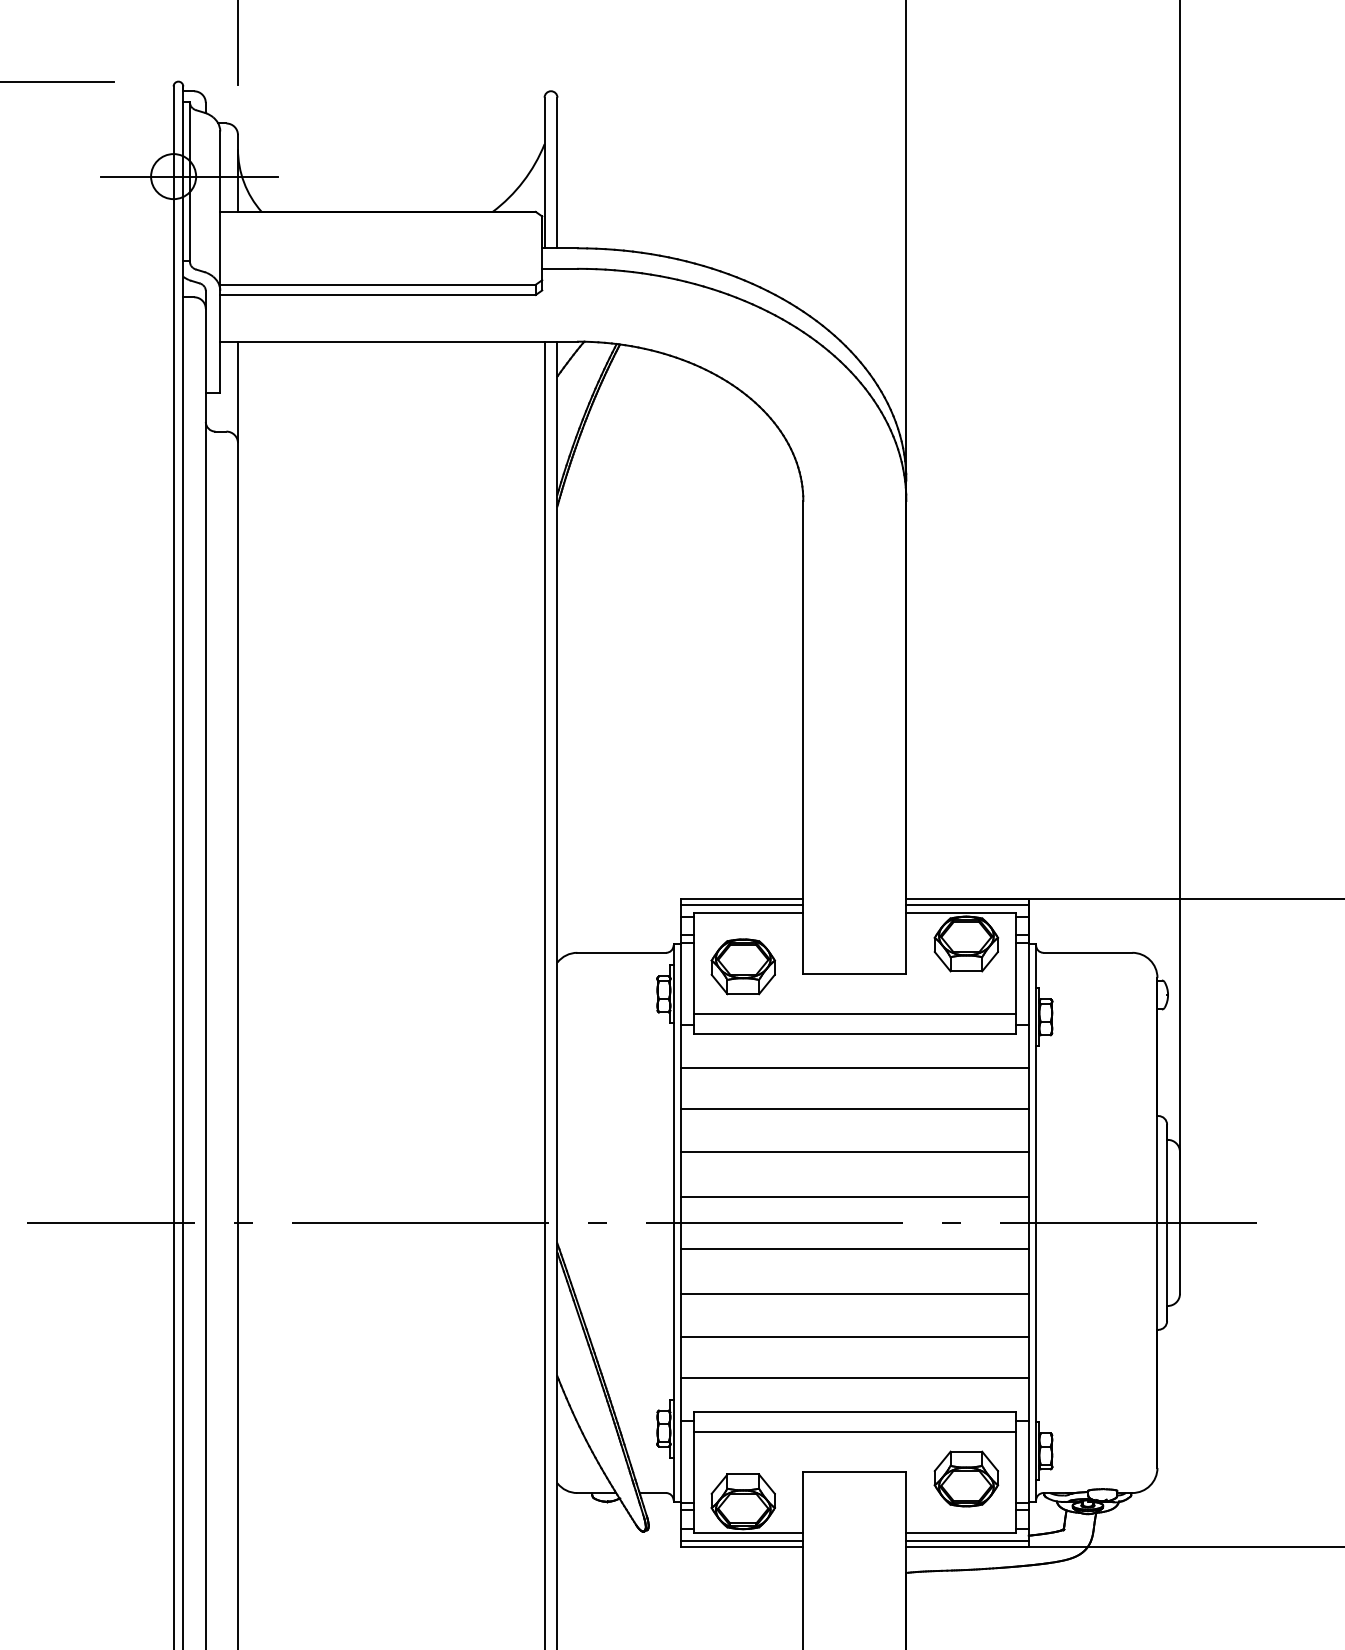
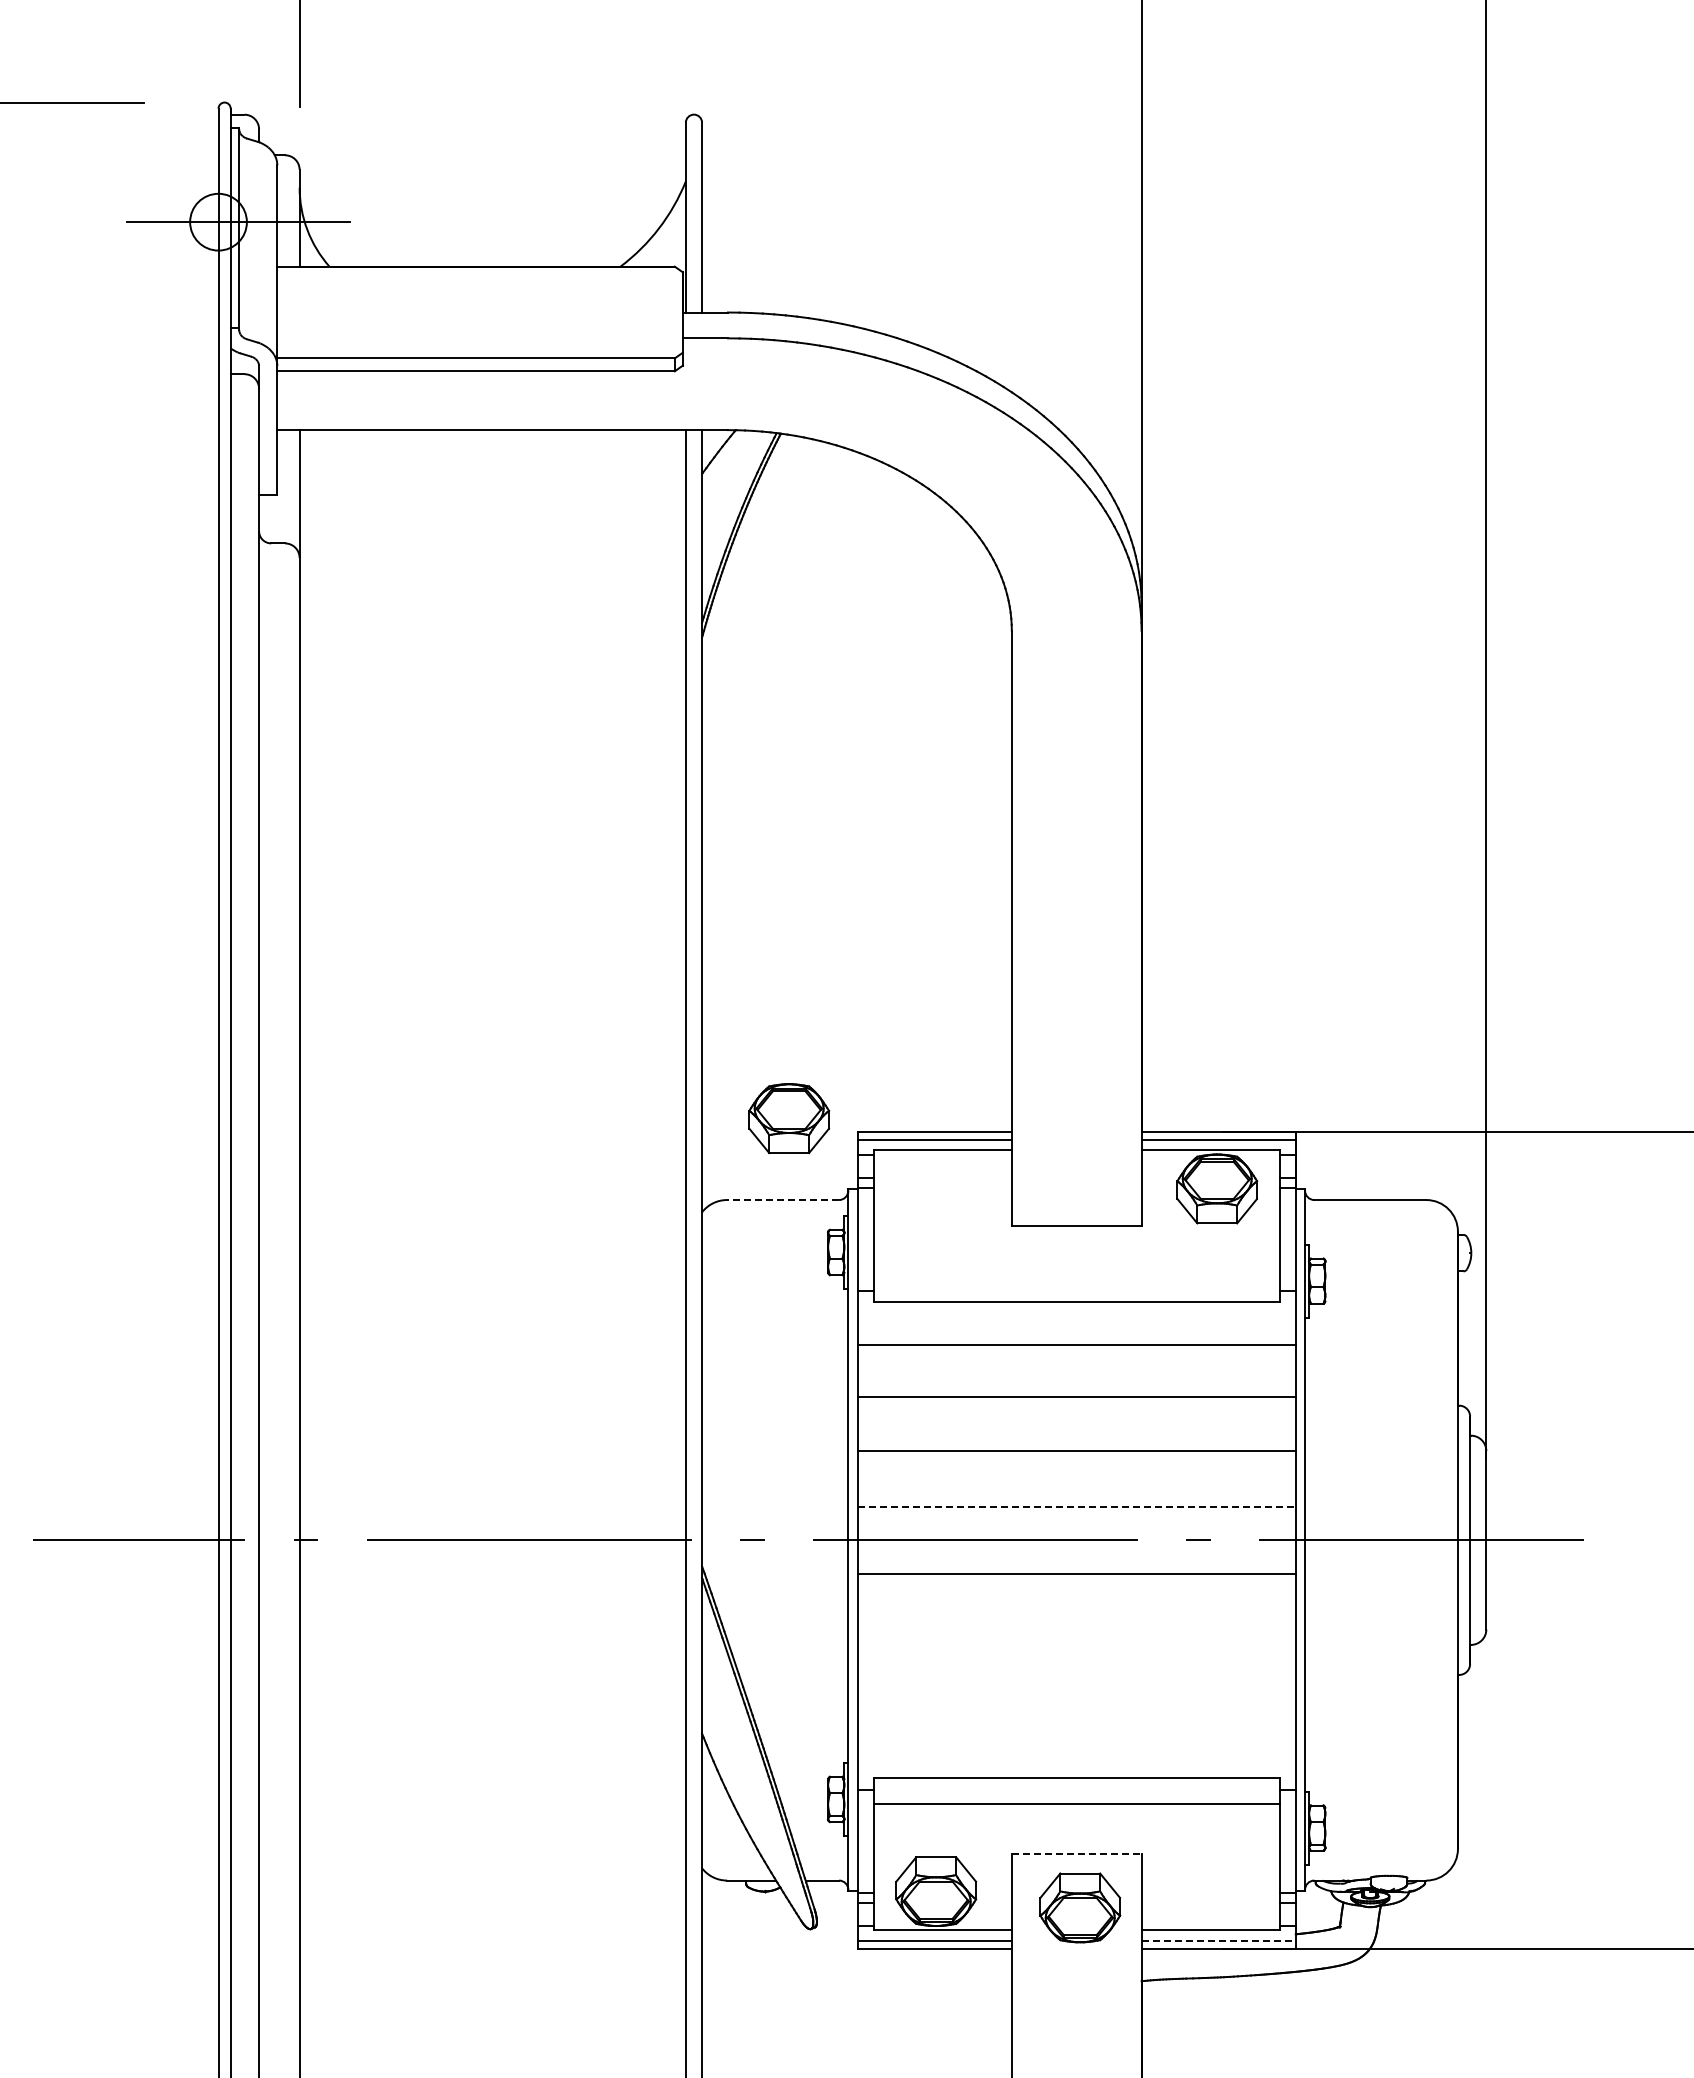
line: (622, 953) -> (783, 1200), solid -> dashed
part: (743, 966) -> (789, 1118), moved
line: (854, 1013) -> (1076, 1276), removed
line: (855, 1196) -> (1077, 1507), solid -> dashed
line: (854, 1293) -> (1076, 1629), removed
line: (854, 1336) -> (1076, 1683), removed
line: (854, 1377) -> (1076, 1735), removed
line: (854, 1472) -> (1076, 1854), solid -> dashed
part: (966, 1478) -> (1080, 1907), moved
line: (968, 1541) -> (1219, 1941), solid -> dashed

